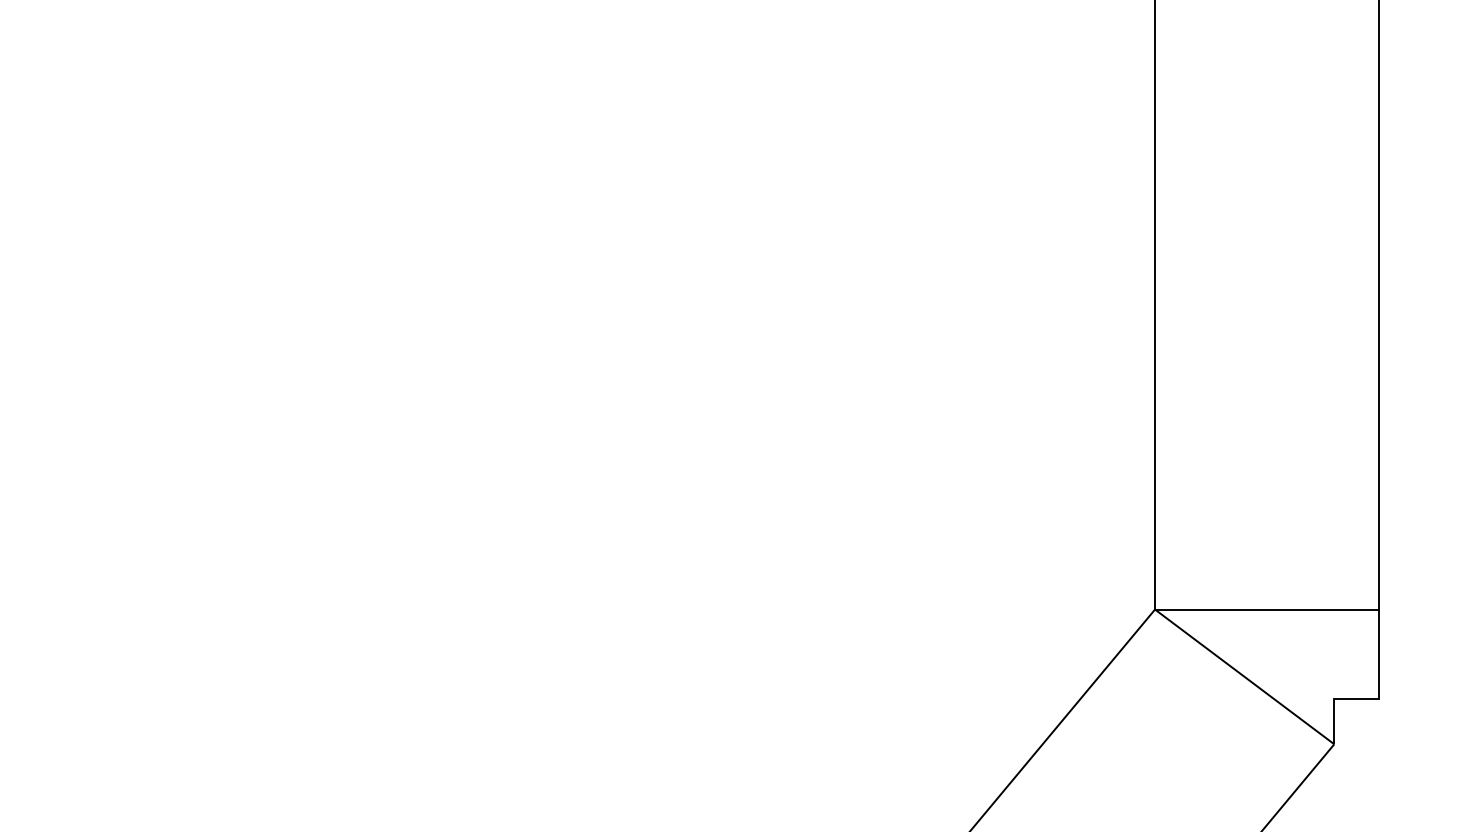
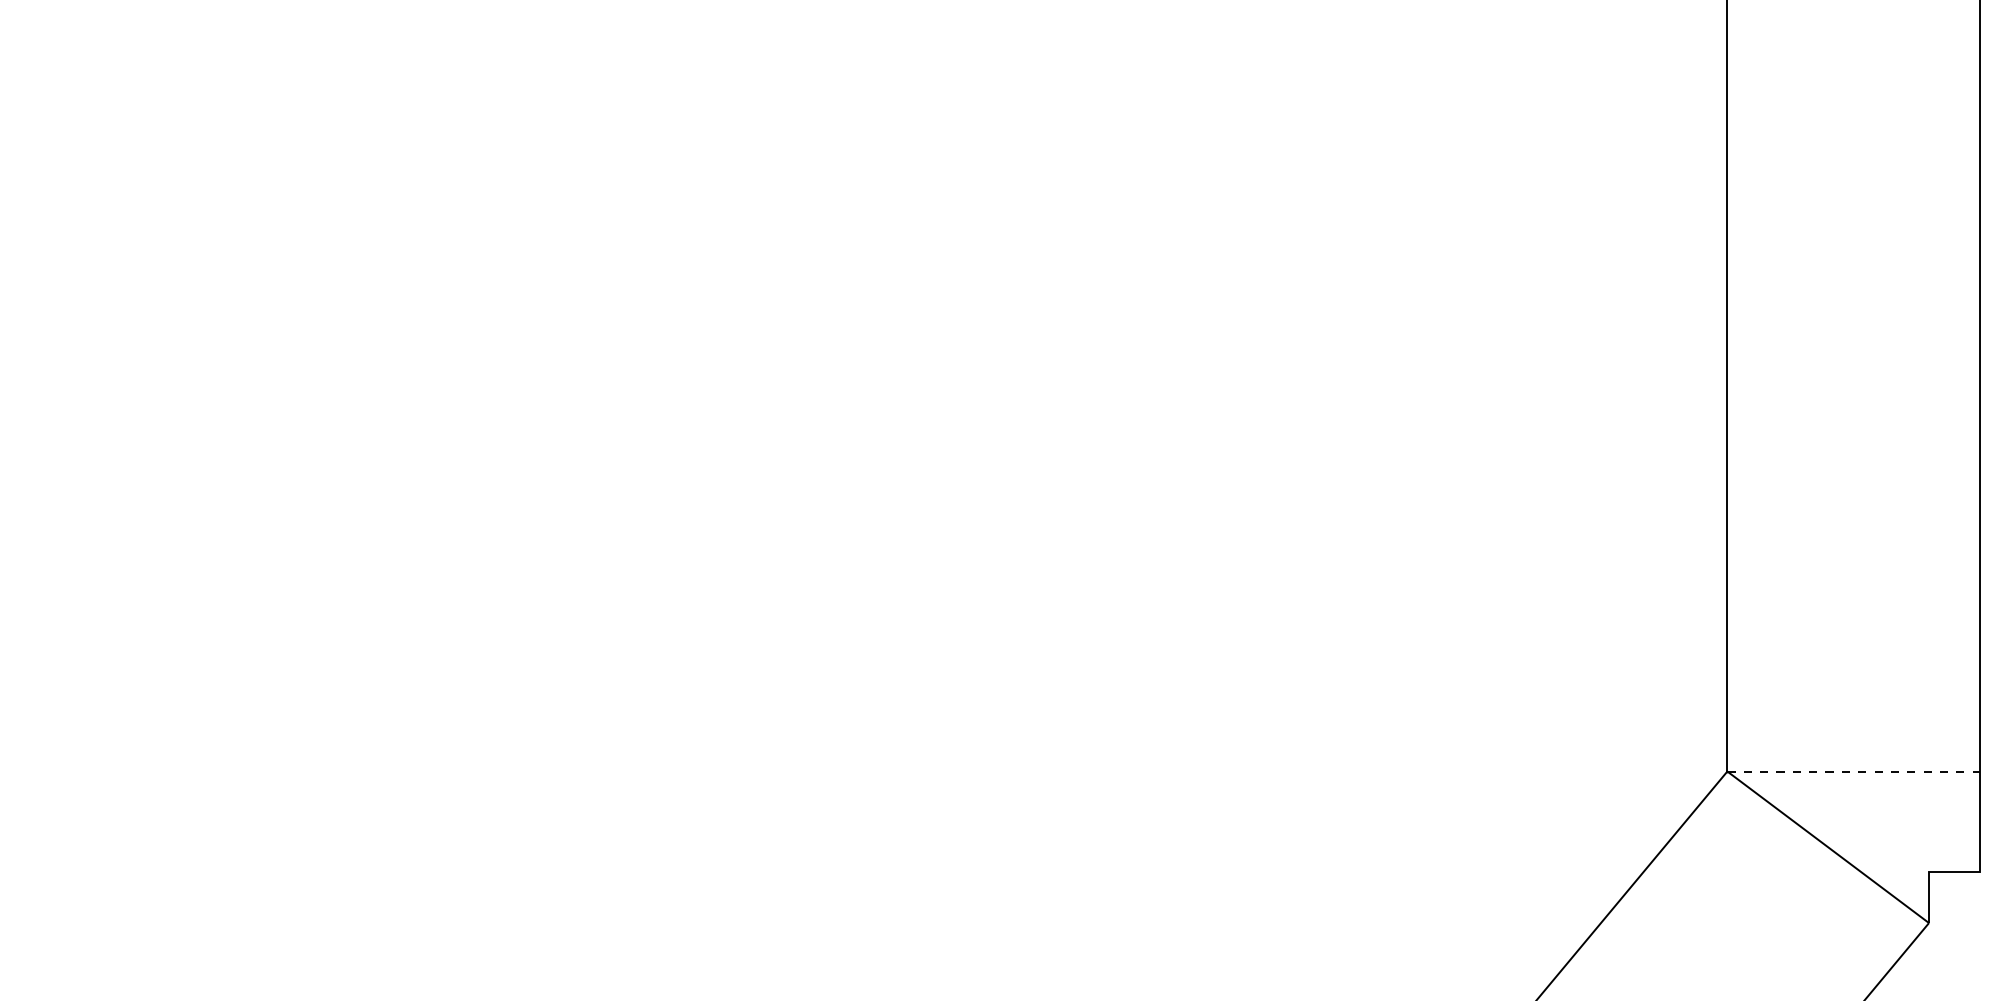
line: (1267, 609) -> (1853, 771), solid -> dashed

